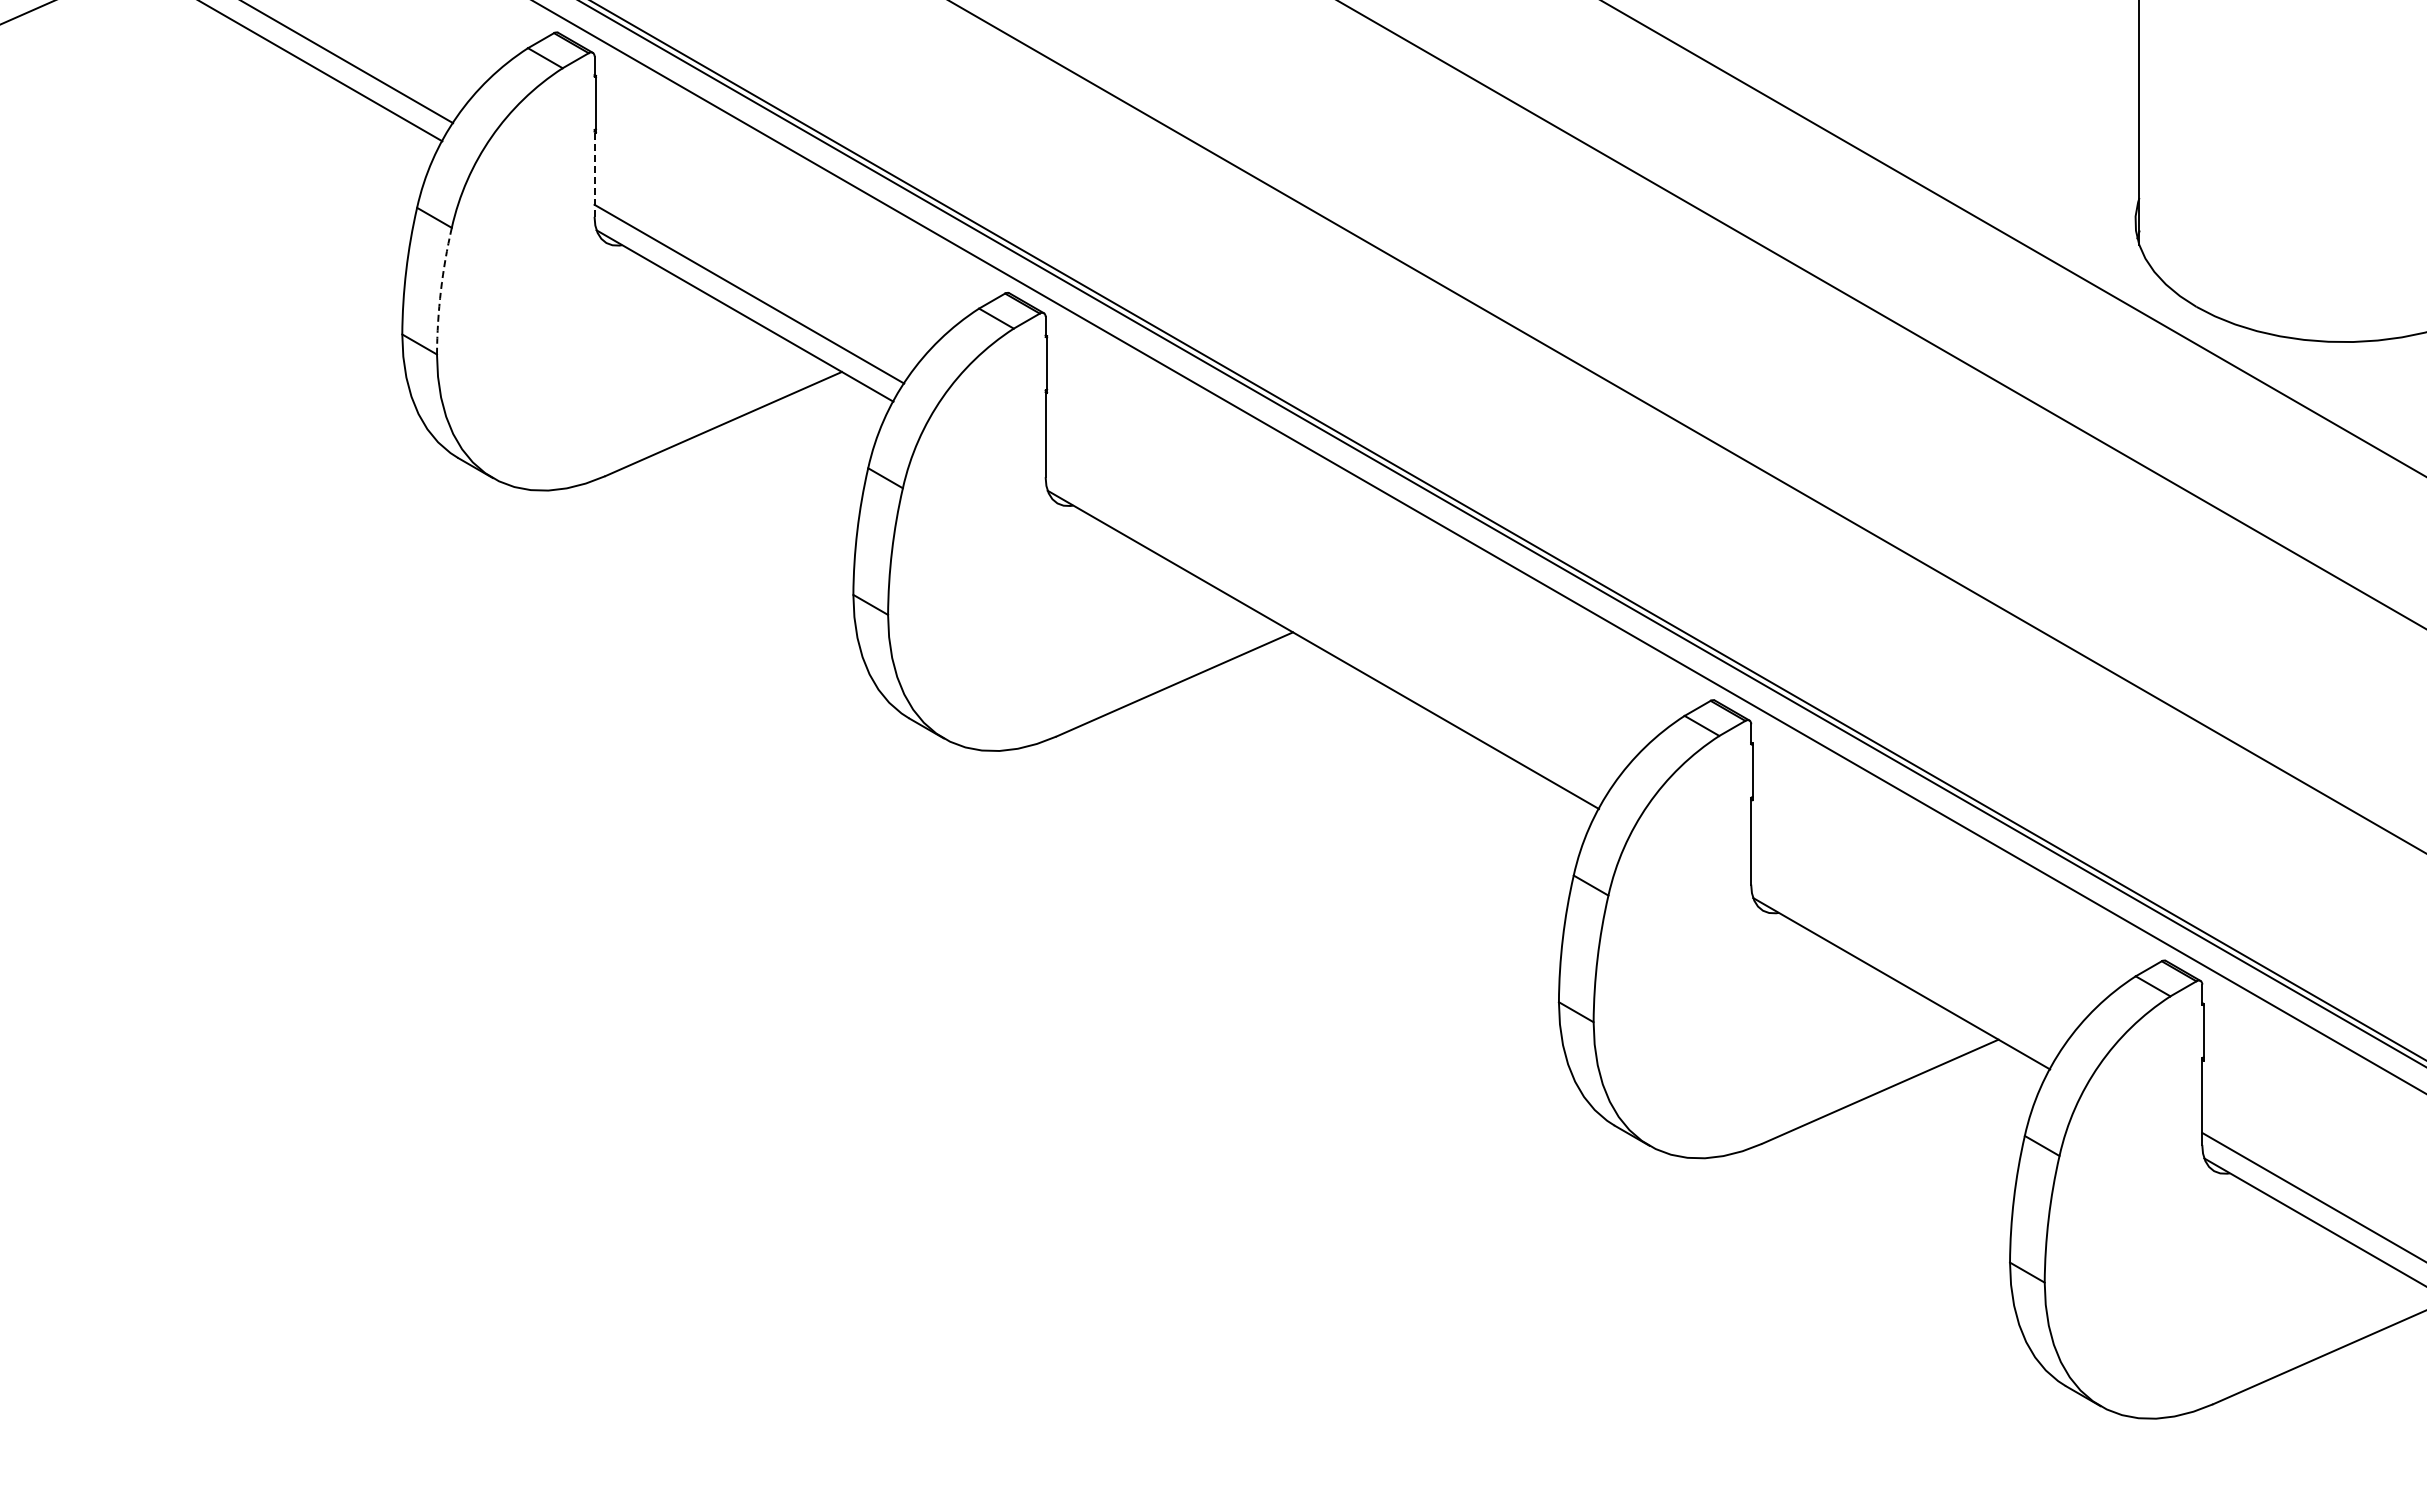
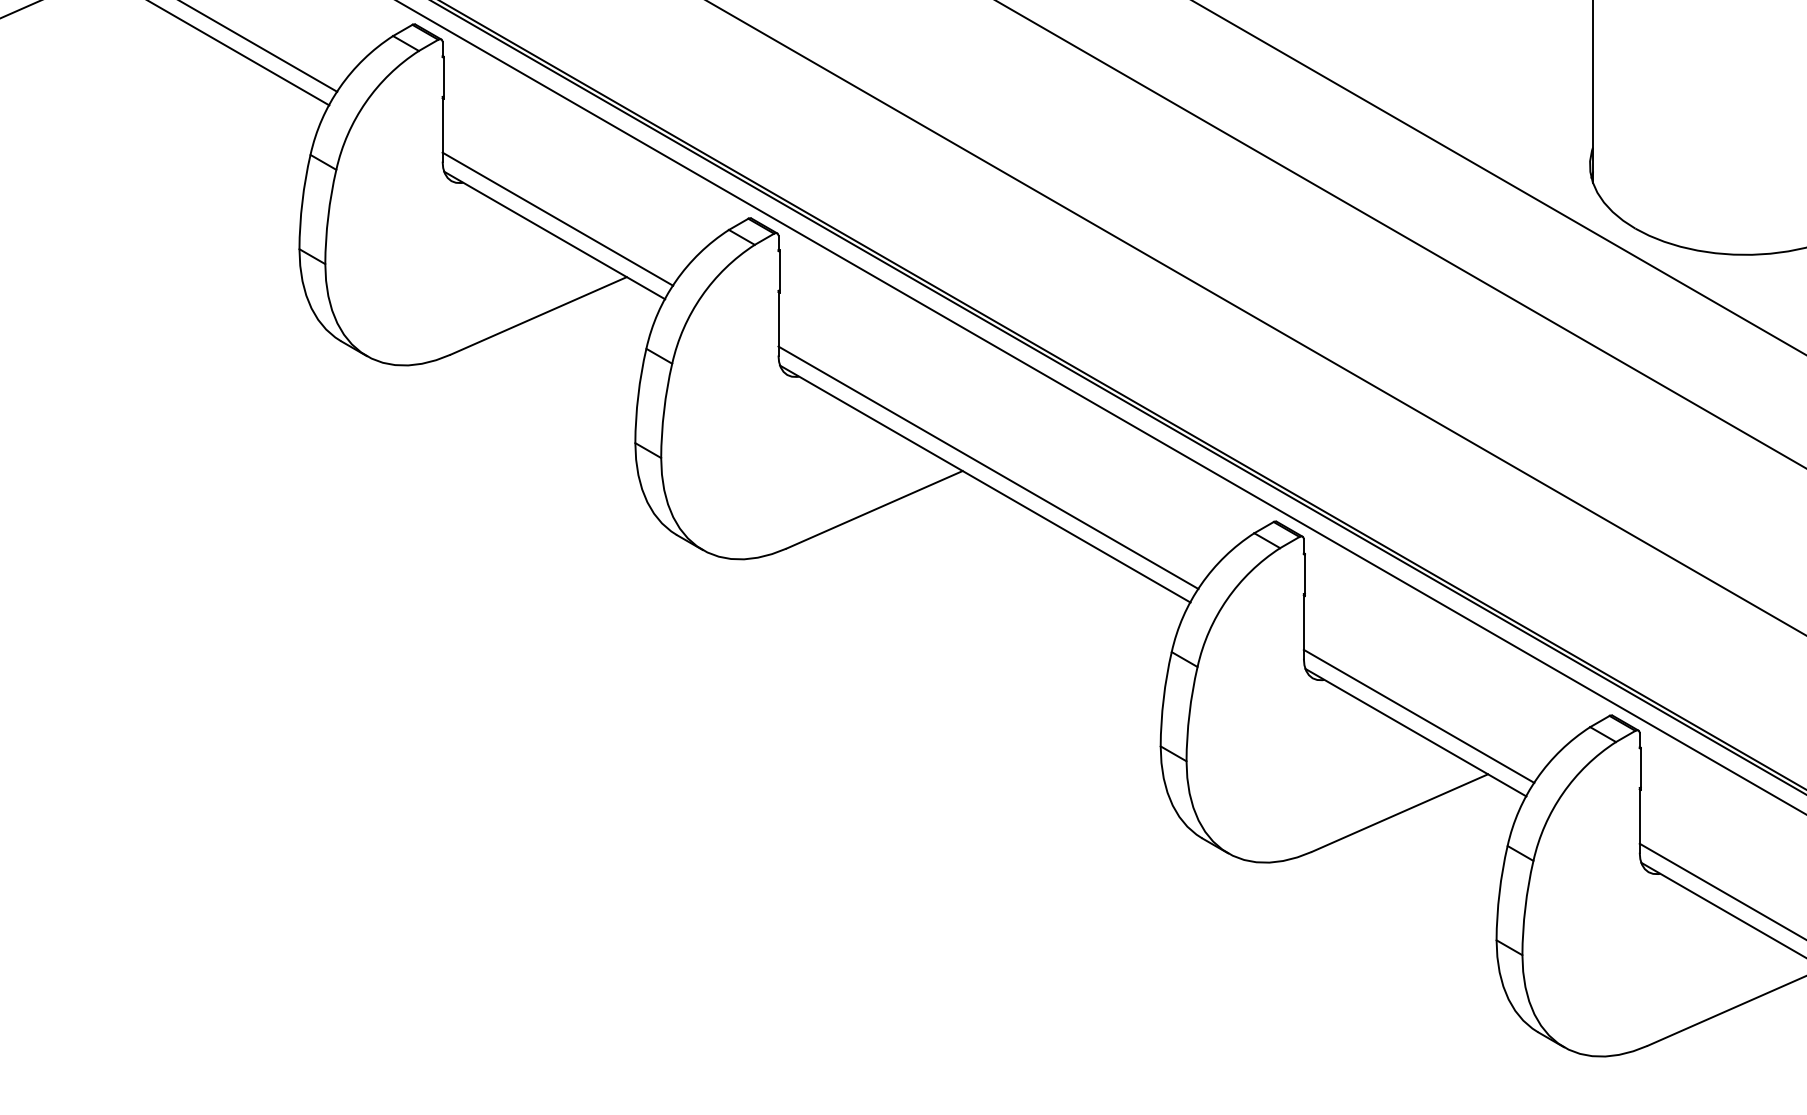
line: (594, 172) -> (442, 128), dashed -> solid
arc: (440, 290) -> (327, 216), dashed -> solid
line: (1327, 627) -> (988, 467), added
line: (1905, 961) -> (1418, 716), added

